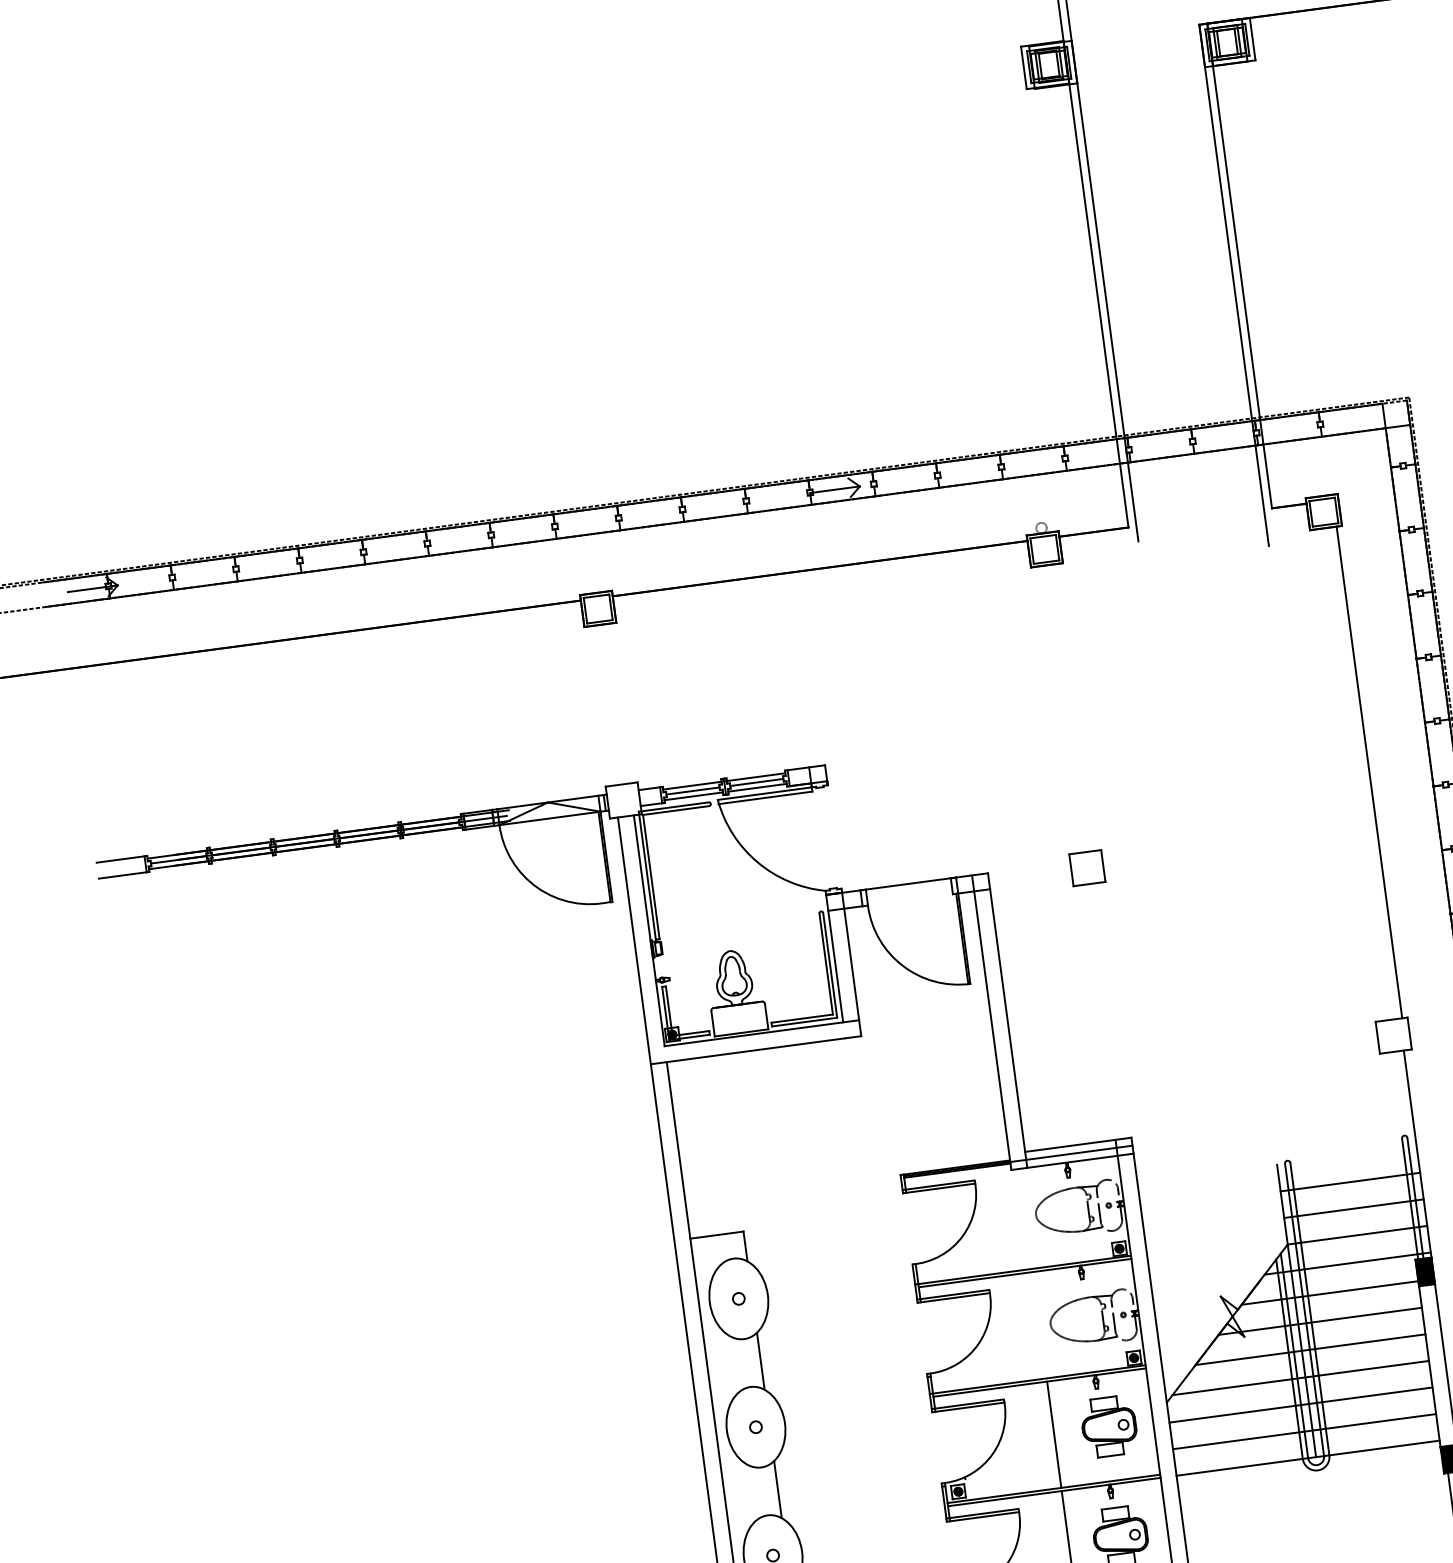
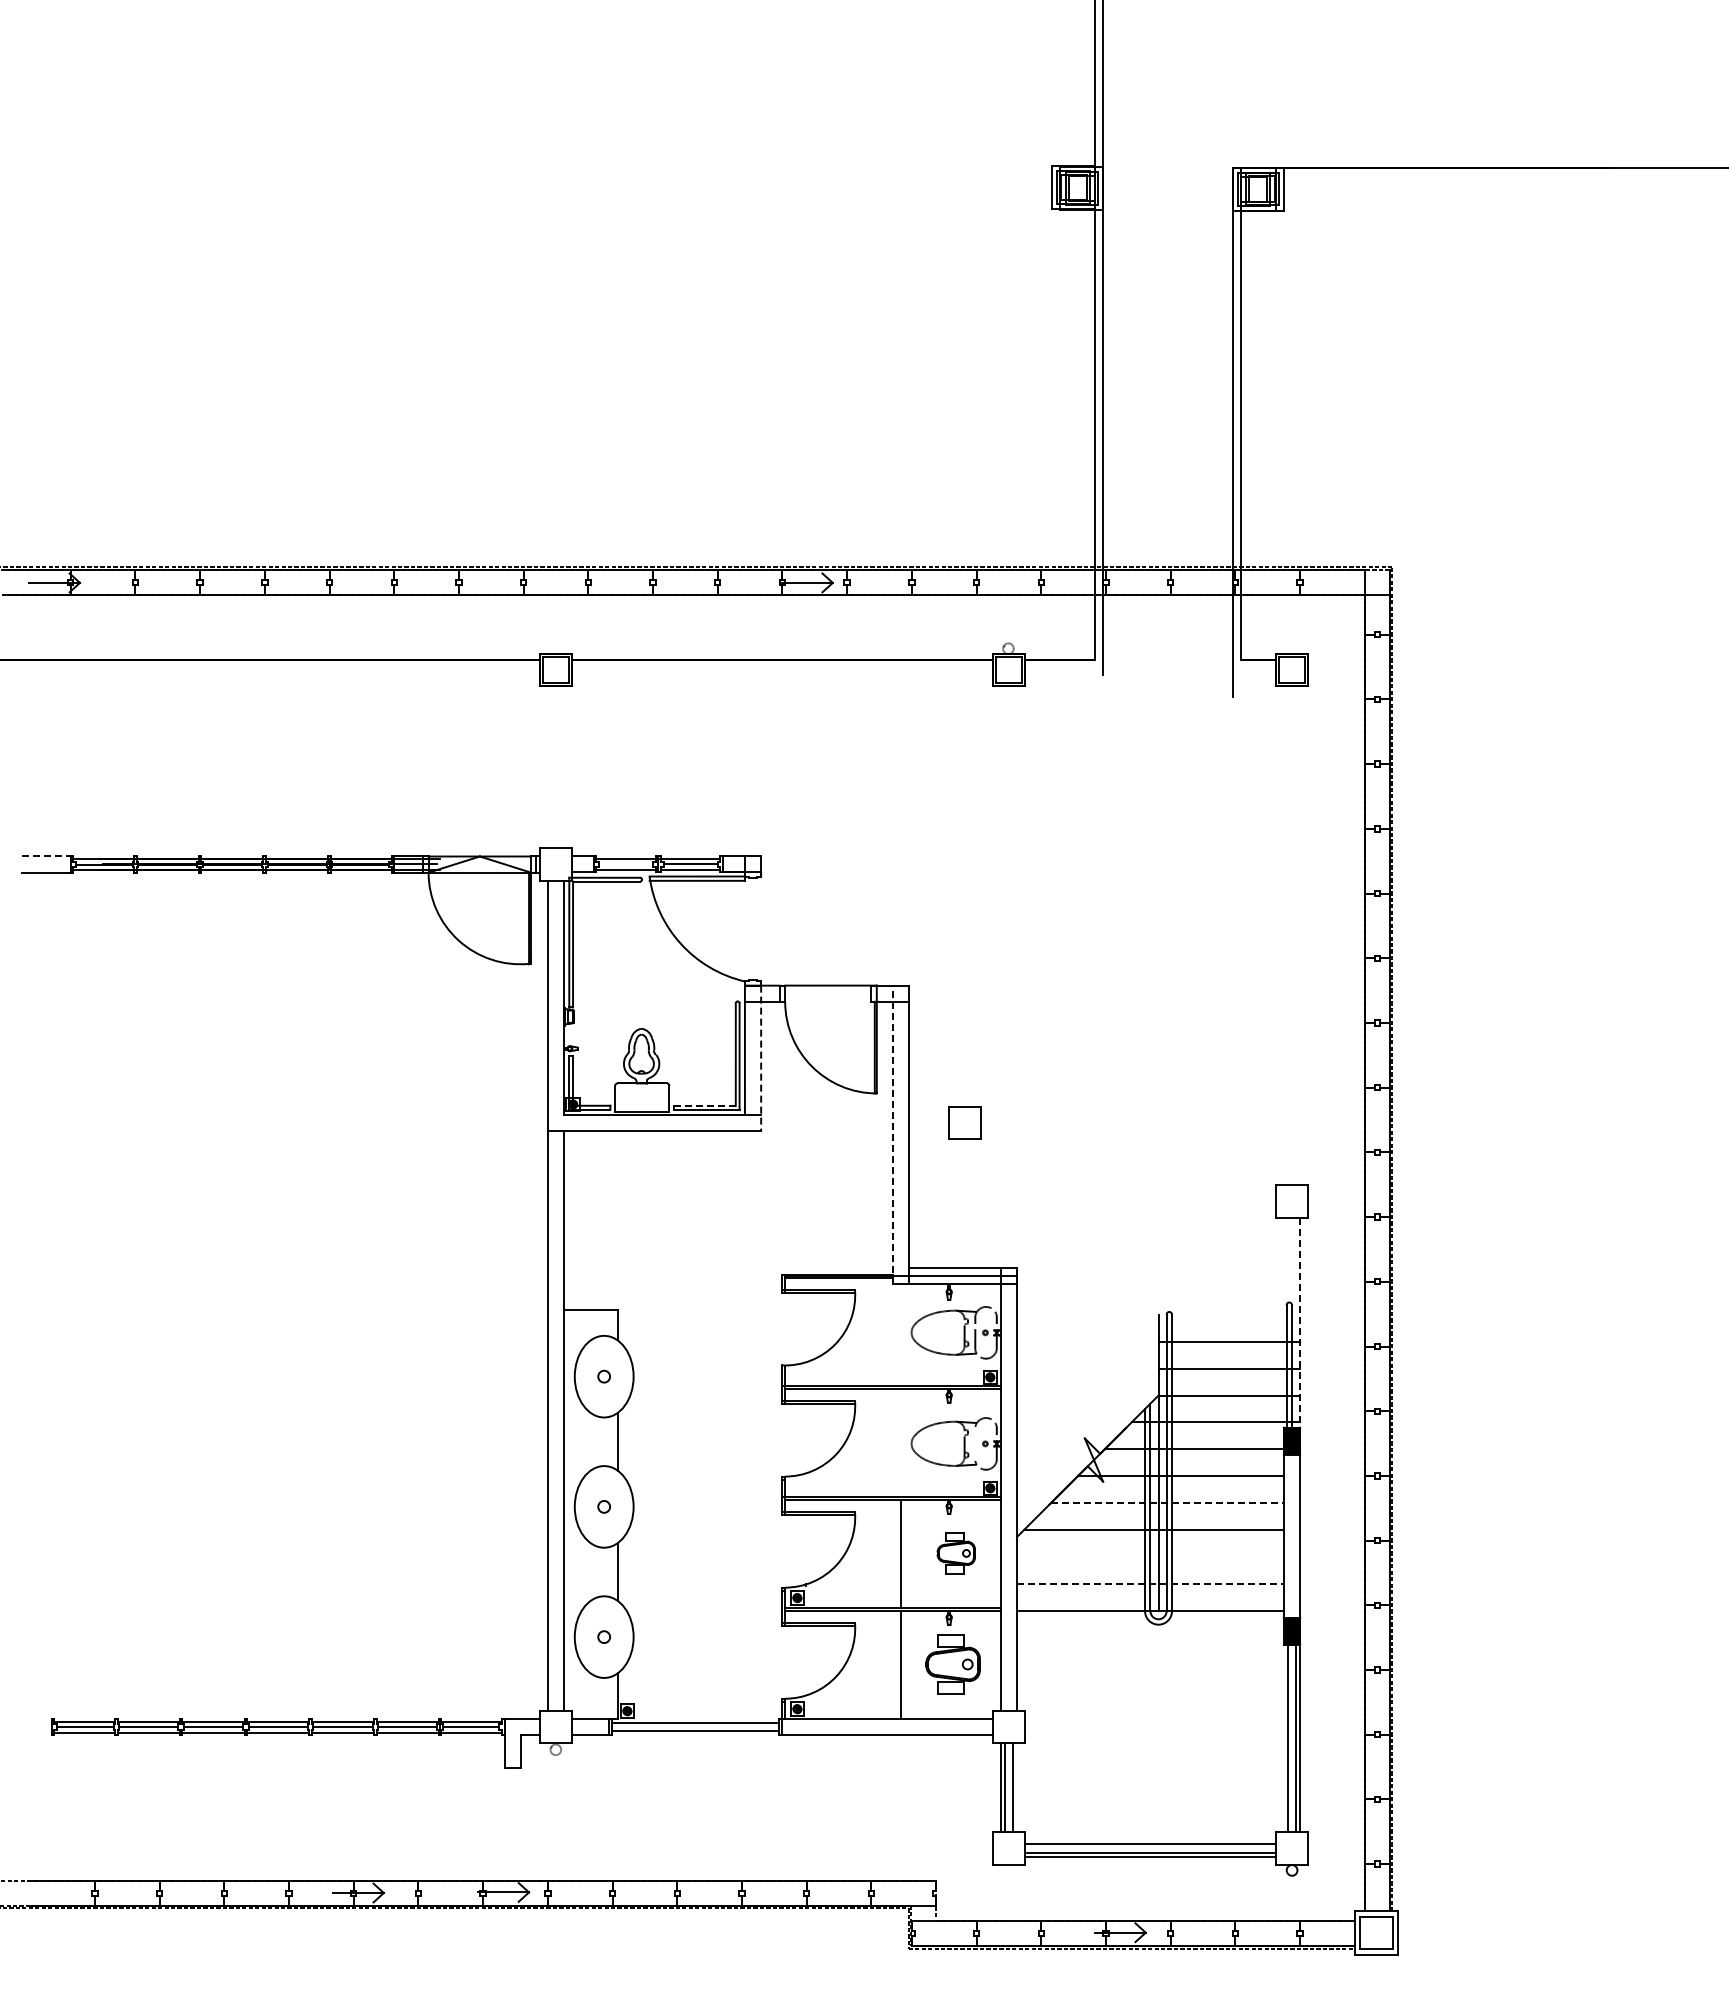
line: (1369, 772) -> (1302, 935), removed
line: (693, 791) -> (626, 864), removed
line: (120, 859) -> (46, 856), solid -> dashed
part: (1086, 868) -> (964, 1122), moved
line: (852, 964) -> (761, 1058), solid -> dashed
line: (803, 1018) -> (705, 1105), solid -> dashed
line: (991, 1022) -> (892, 1134), solid -> dashed
line: (1418, 1154) -> (1300, 1323), solid -> dashed
line: (1113, 1315) -> (975, 1443), removed
line: (1310, 1349) -> (1167, 1503), solid -> dashed
line: (1300, 1405) -> (1149, 1557), removed
part: (1108, 1426) -> (955, 1553), size x0.7
line: (1304, 1431) -> (1150, 1584), solid -> dashed

